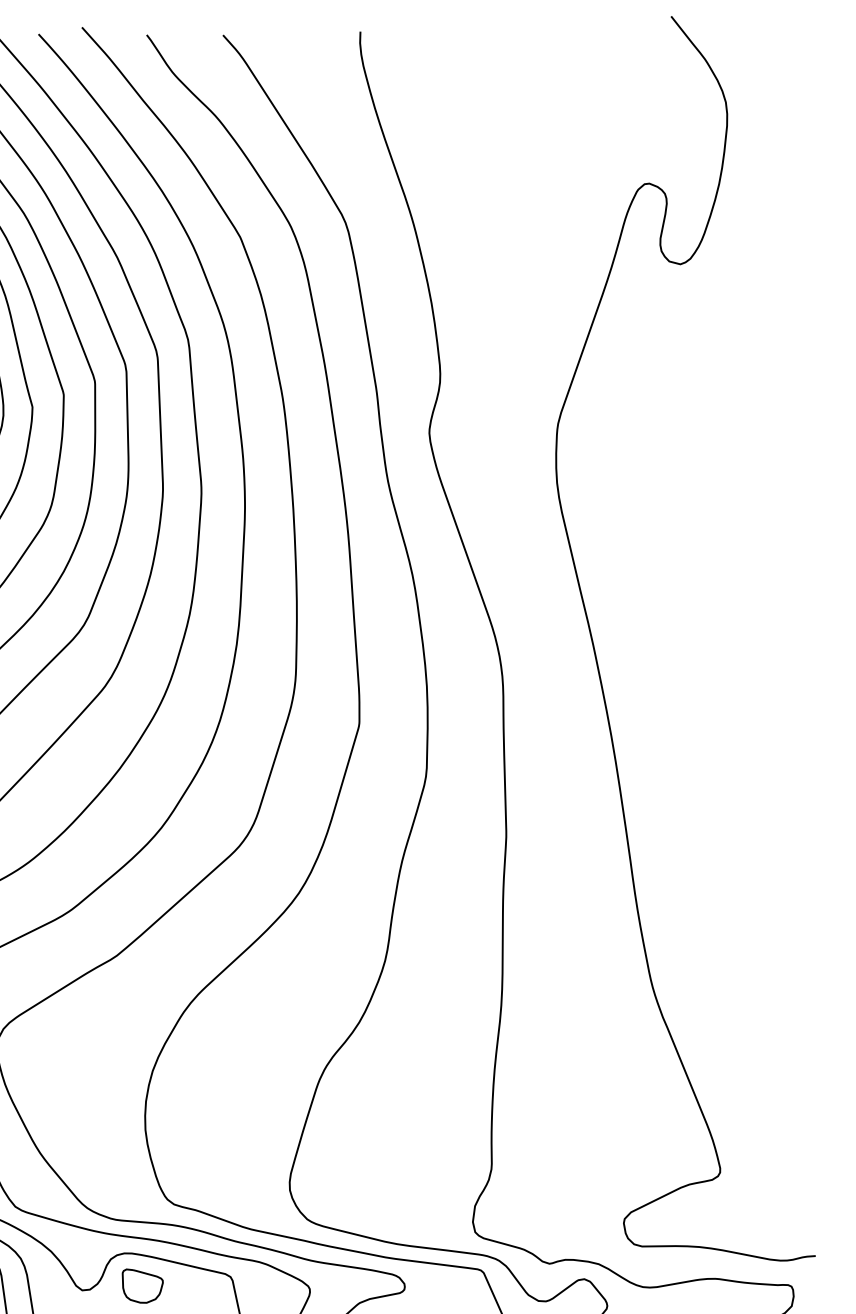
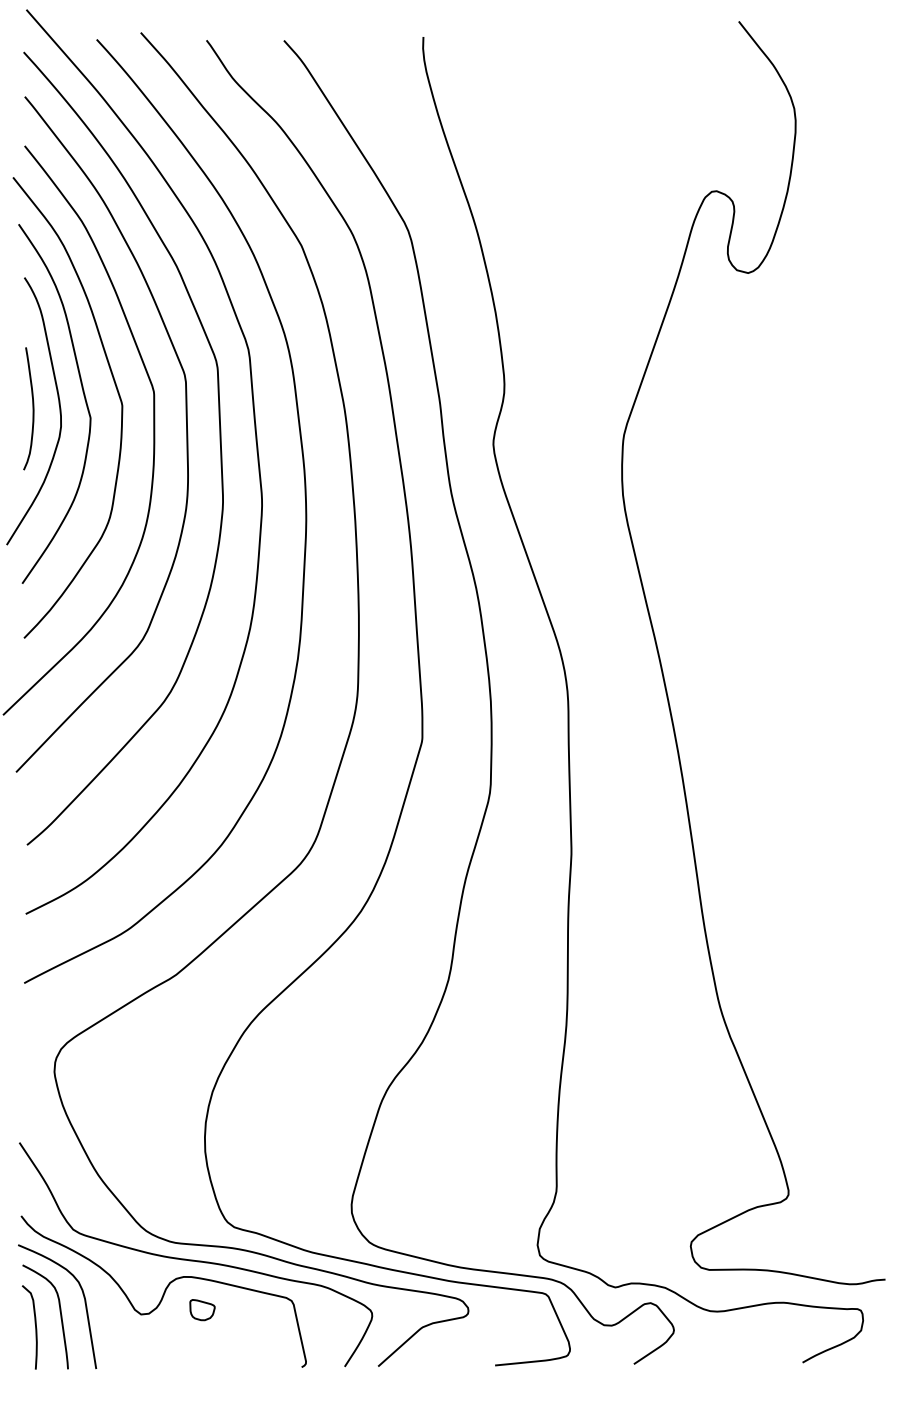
part: (142, 1285) -> (202, 1309), size x0.6

